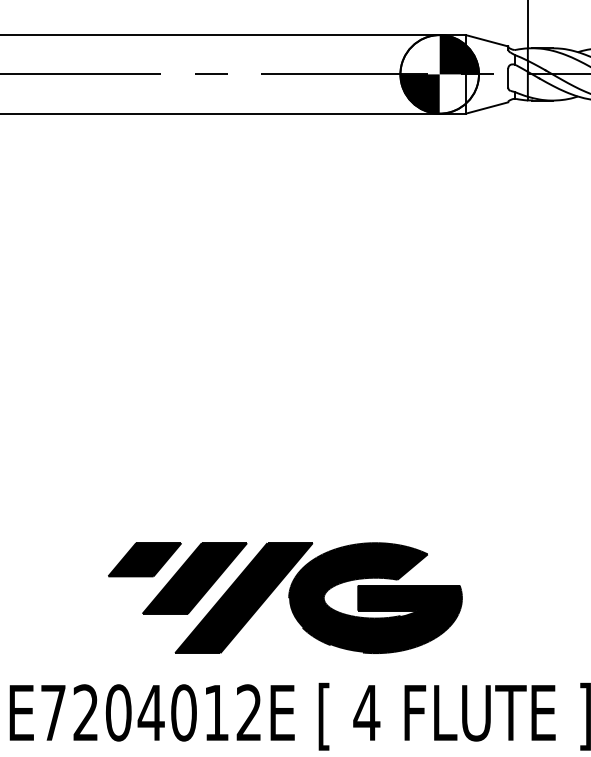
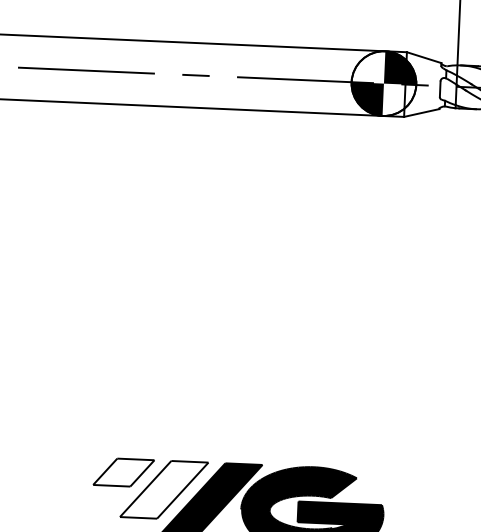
fill: (144, 559) -> (123, 472), removed
fill: (194, 578) -> (163, 489), removed

